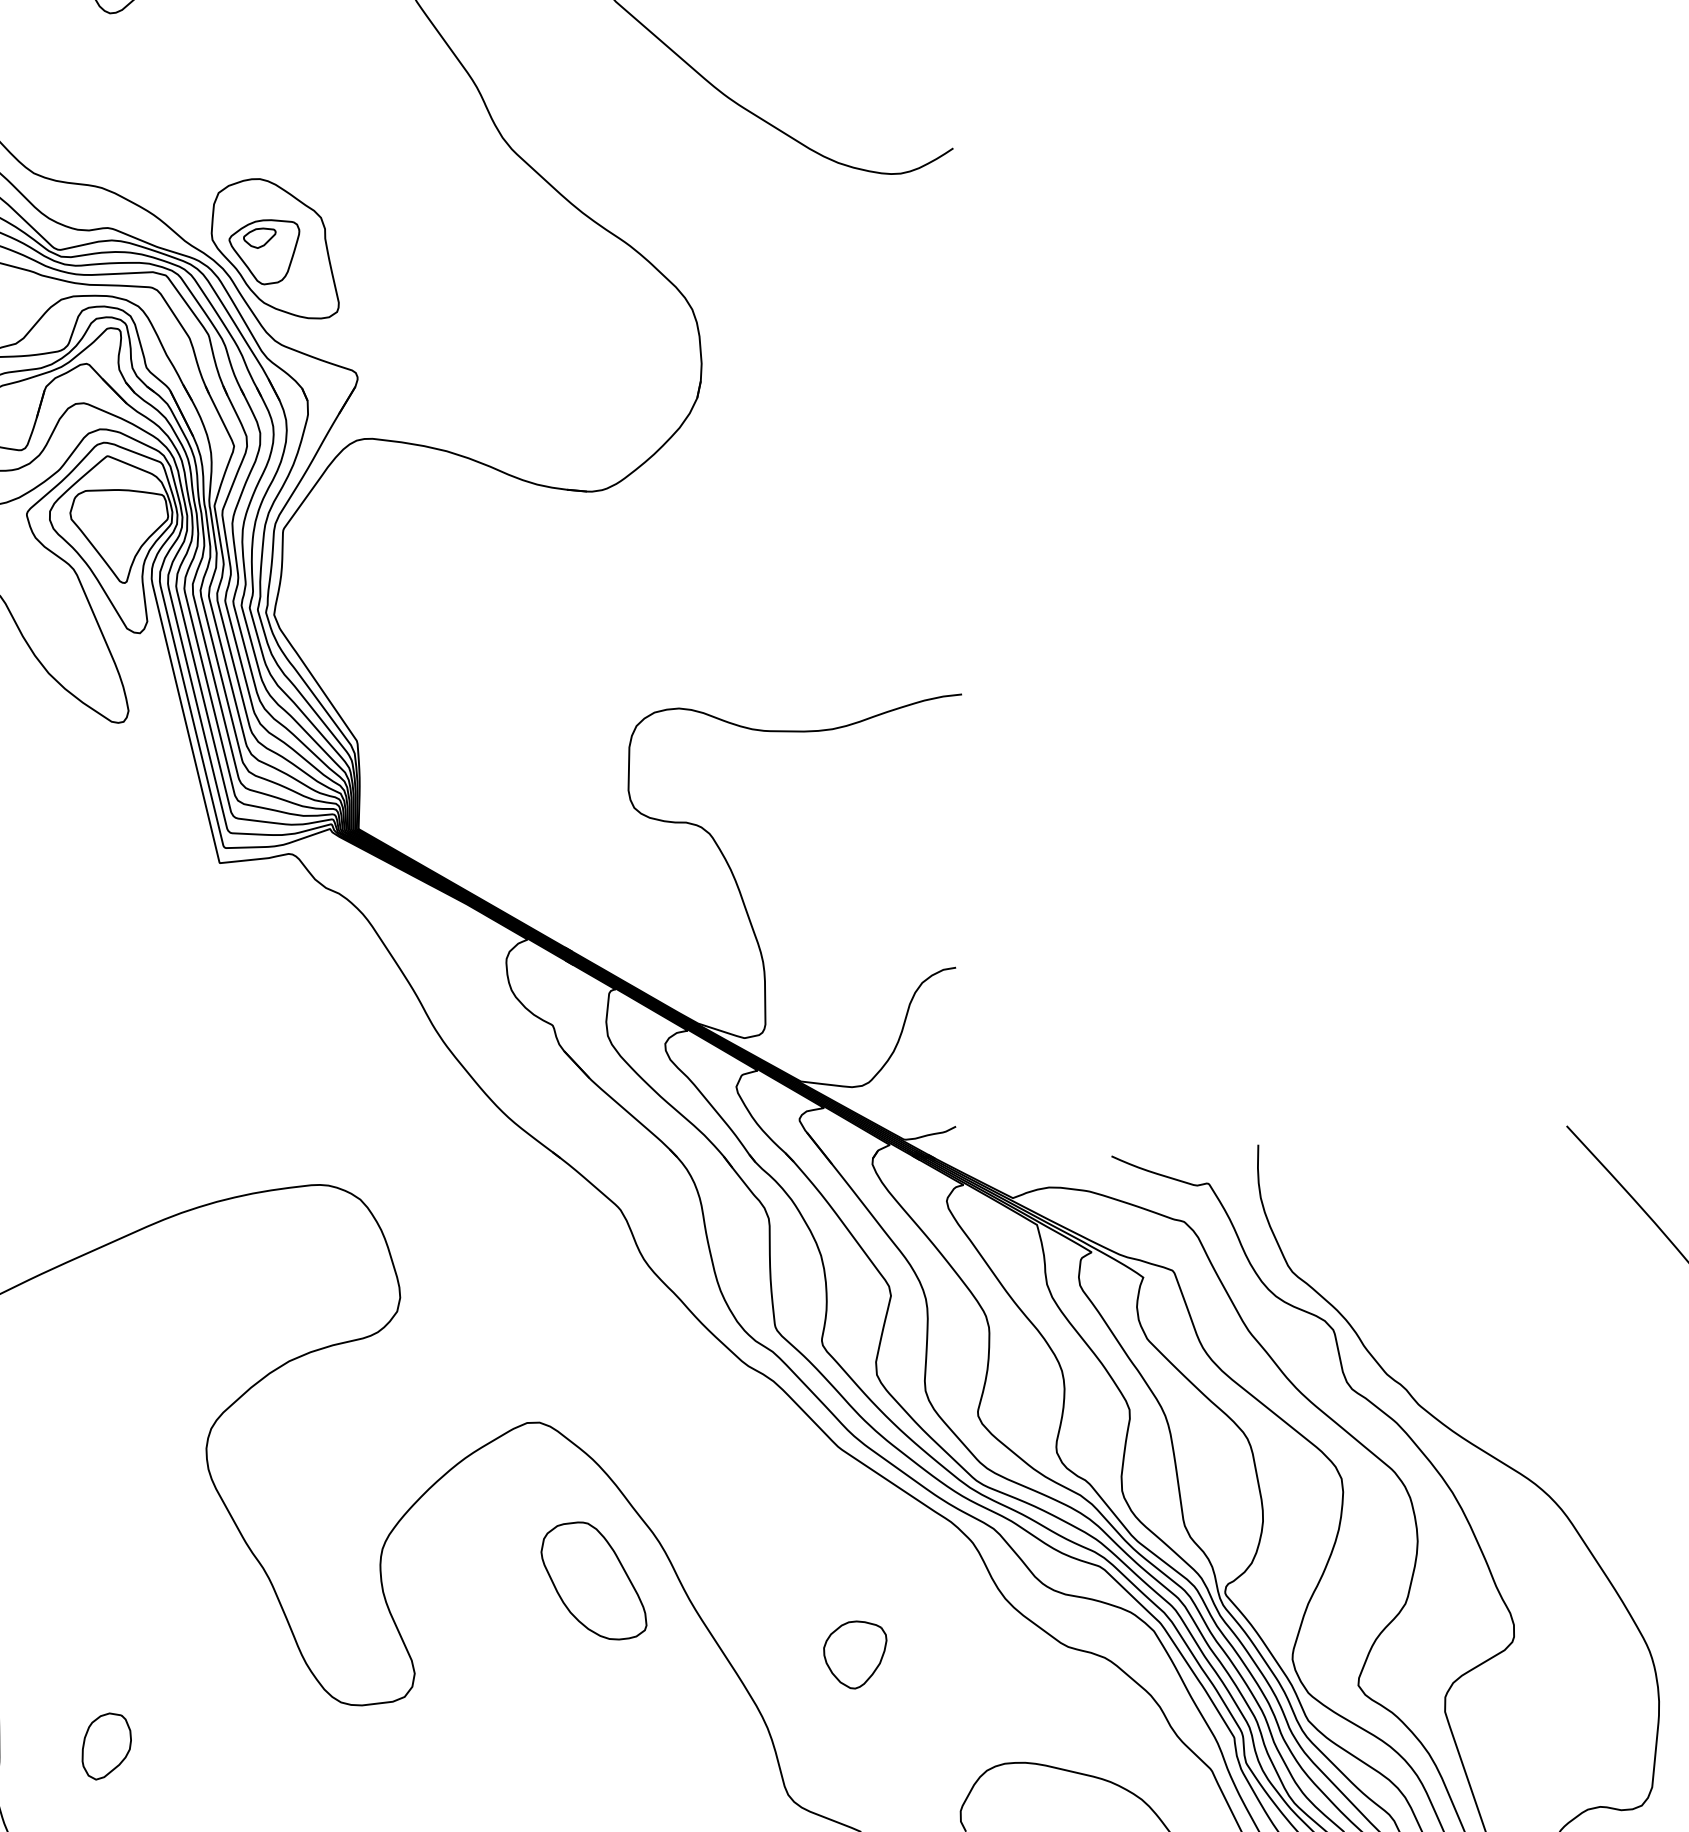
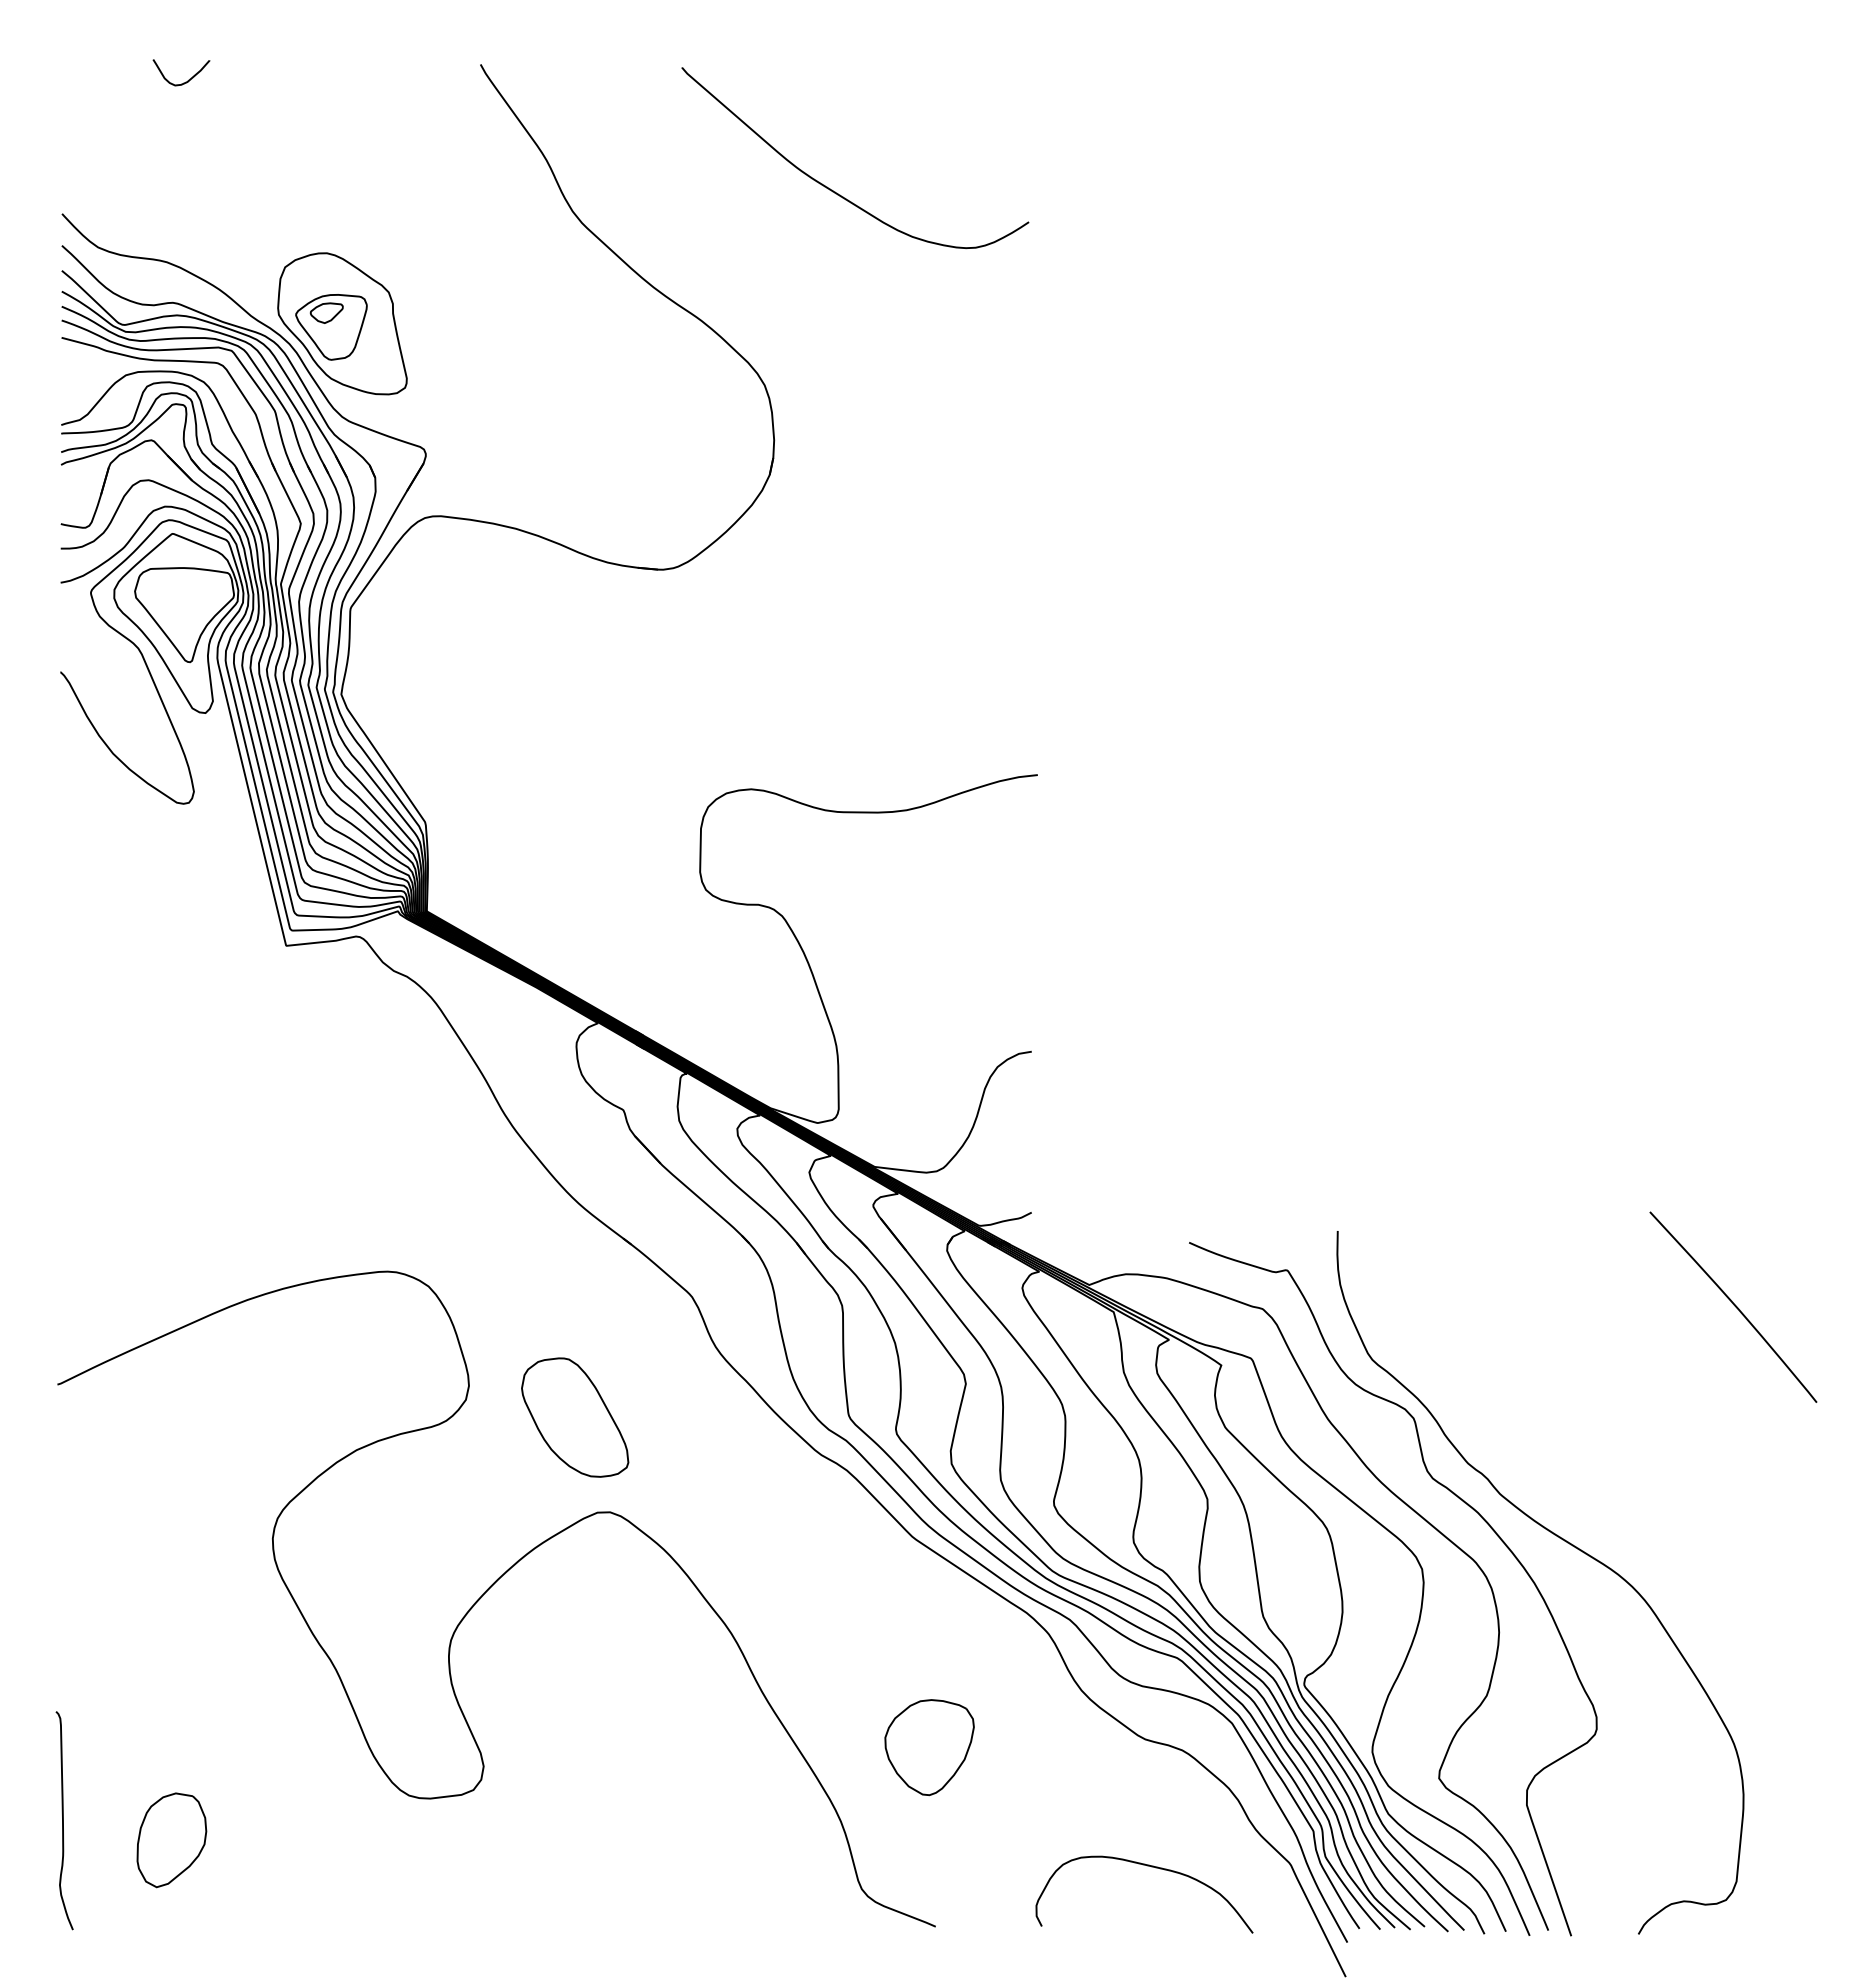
part: (594, 1580) -> (575, 1417), moved
part: (855, 1654) -> (929, 1747), size x1.4
part: (106, 1745) -> (171, 1839), size x1.4

